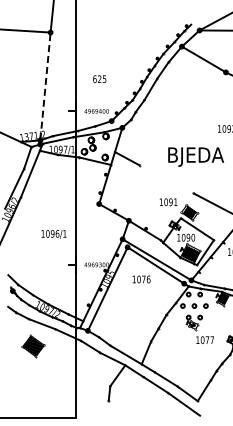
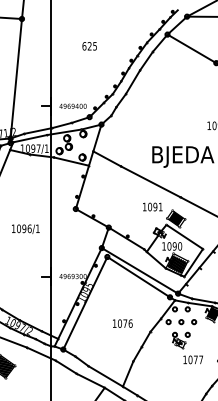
text: (99, 79) -> (89, 46), moved
line: (45, 85) -> (16, 77), dashed -> solid
line: (166, 179) -> (150, 181), added
text: (53, 234) -> (25, 229), moved
text: (141, 279) -> (122, 323), moved

